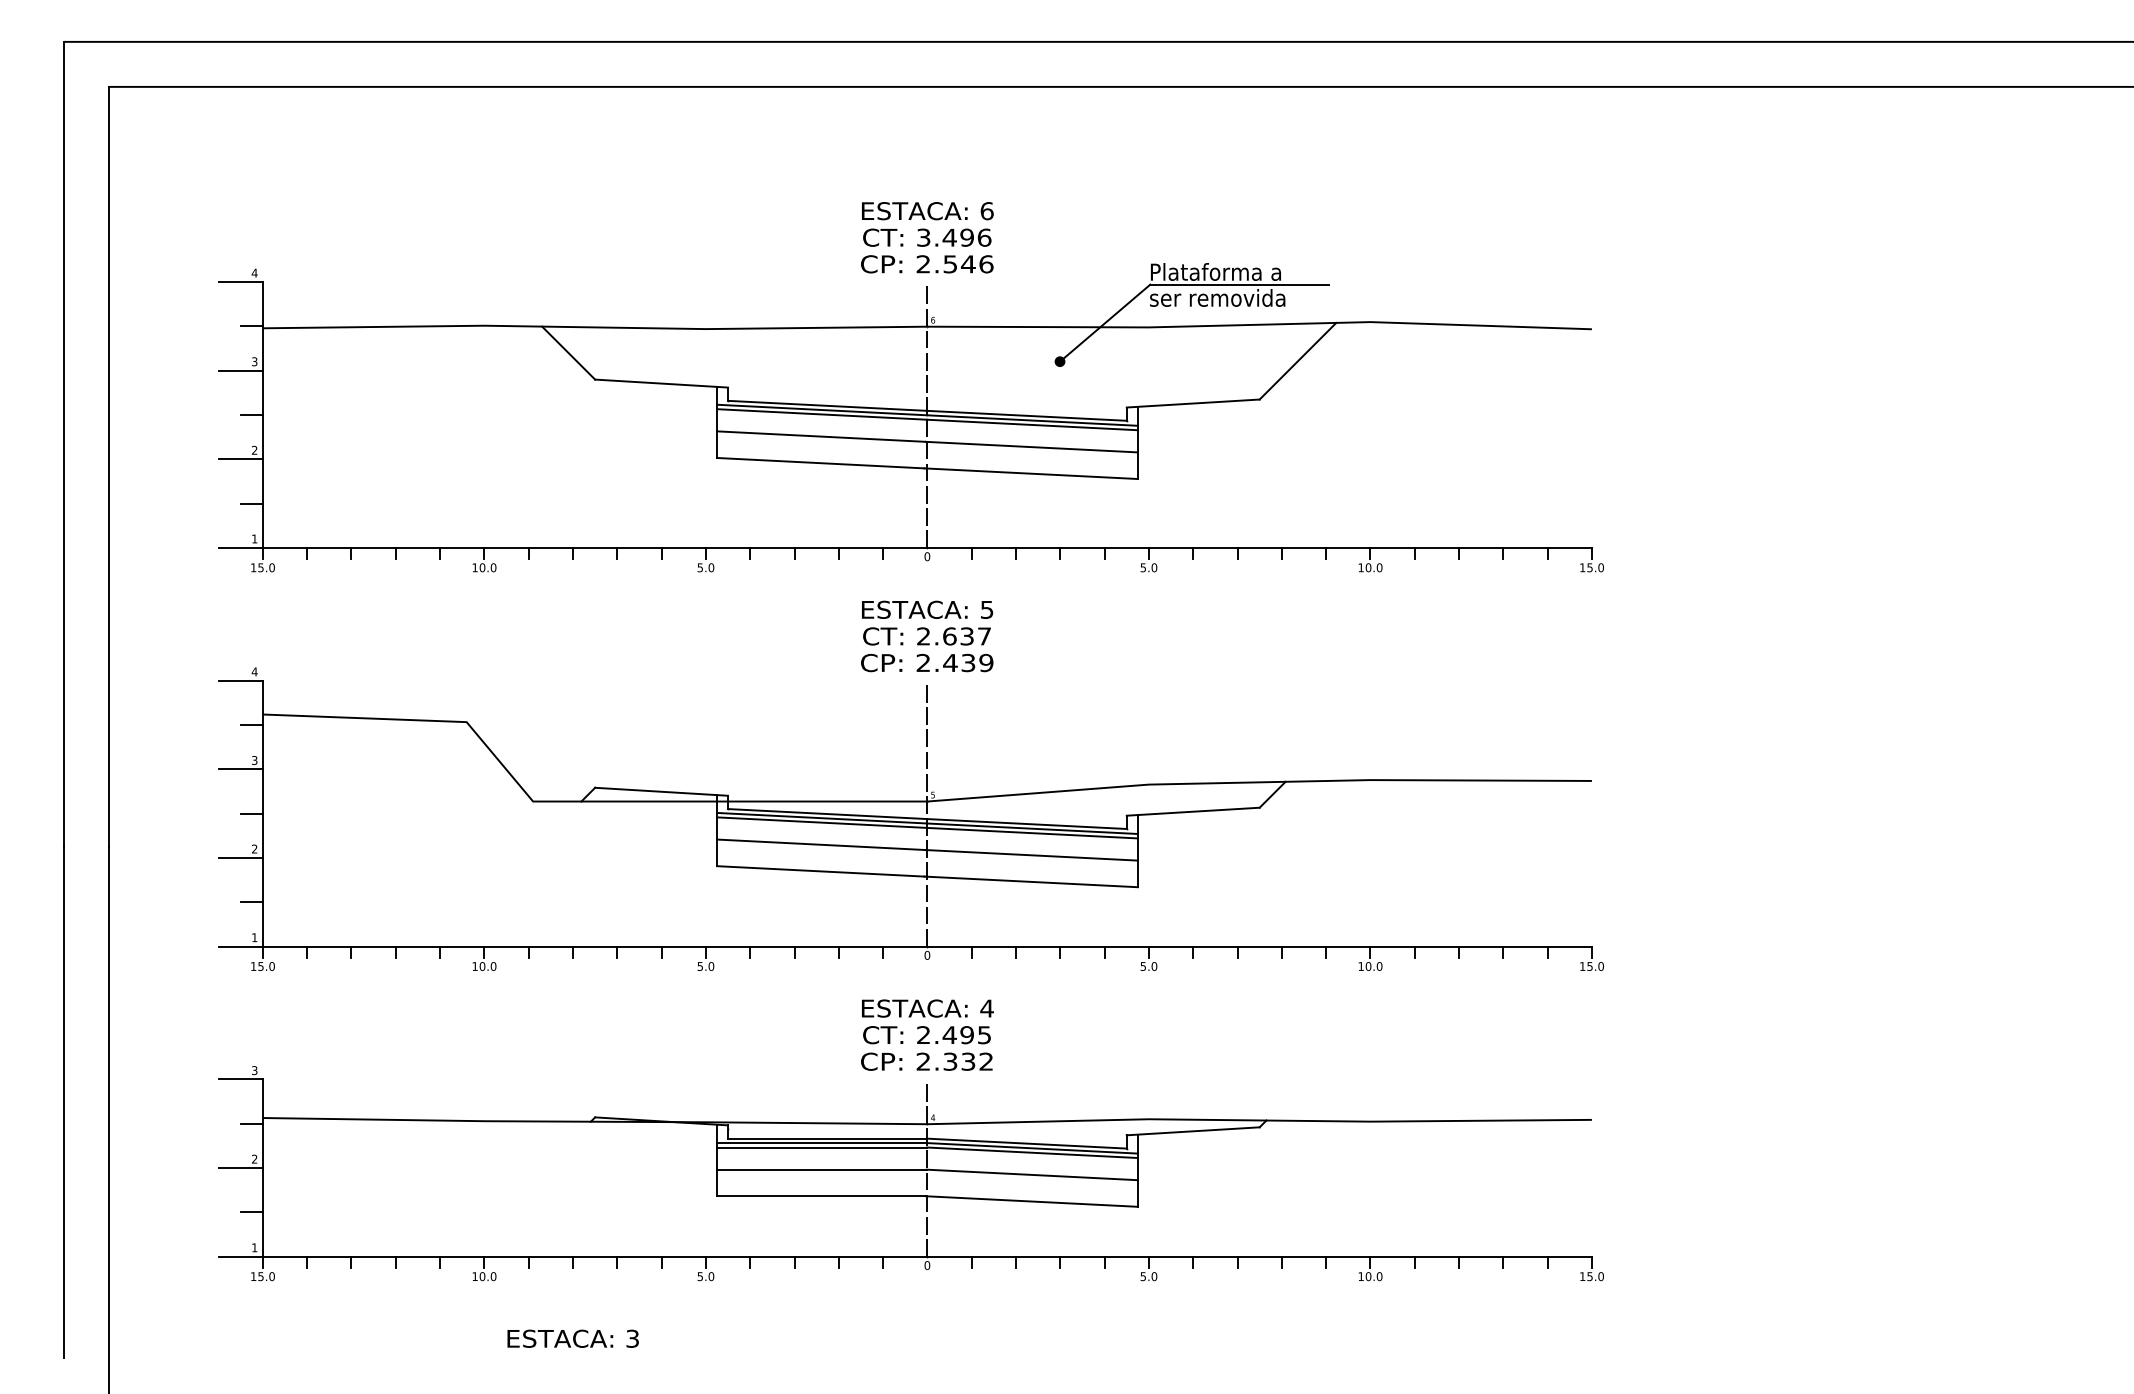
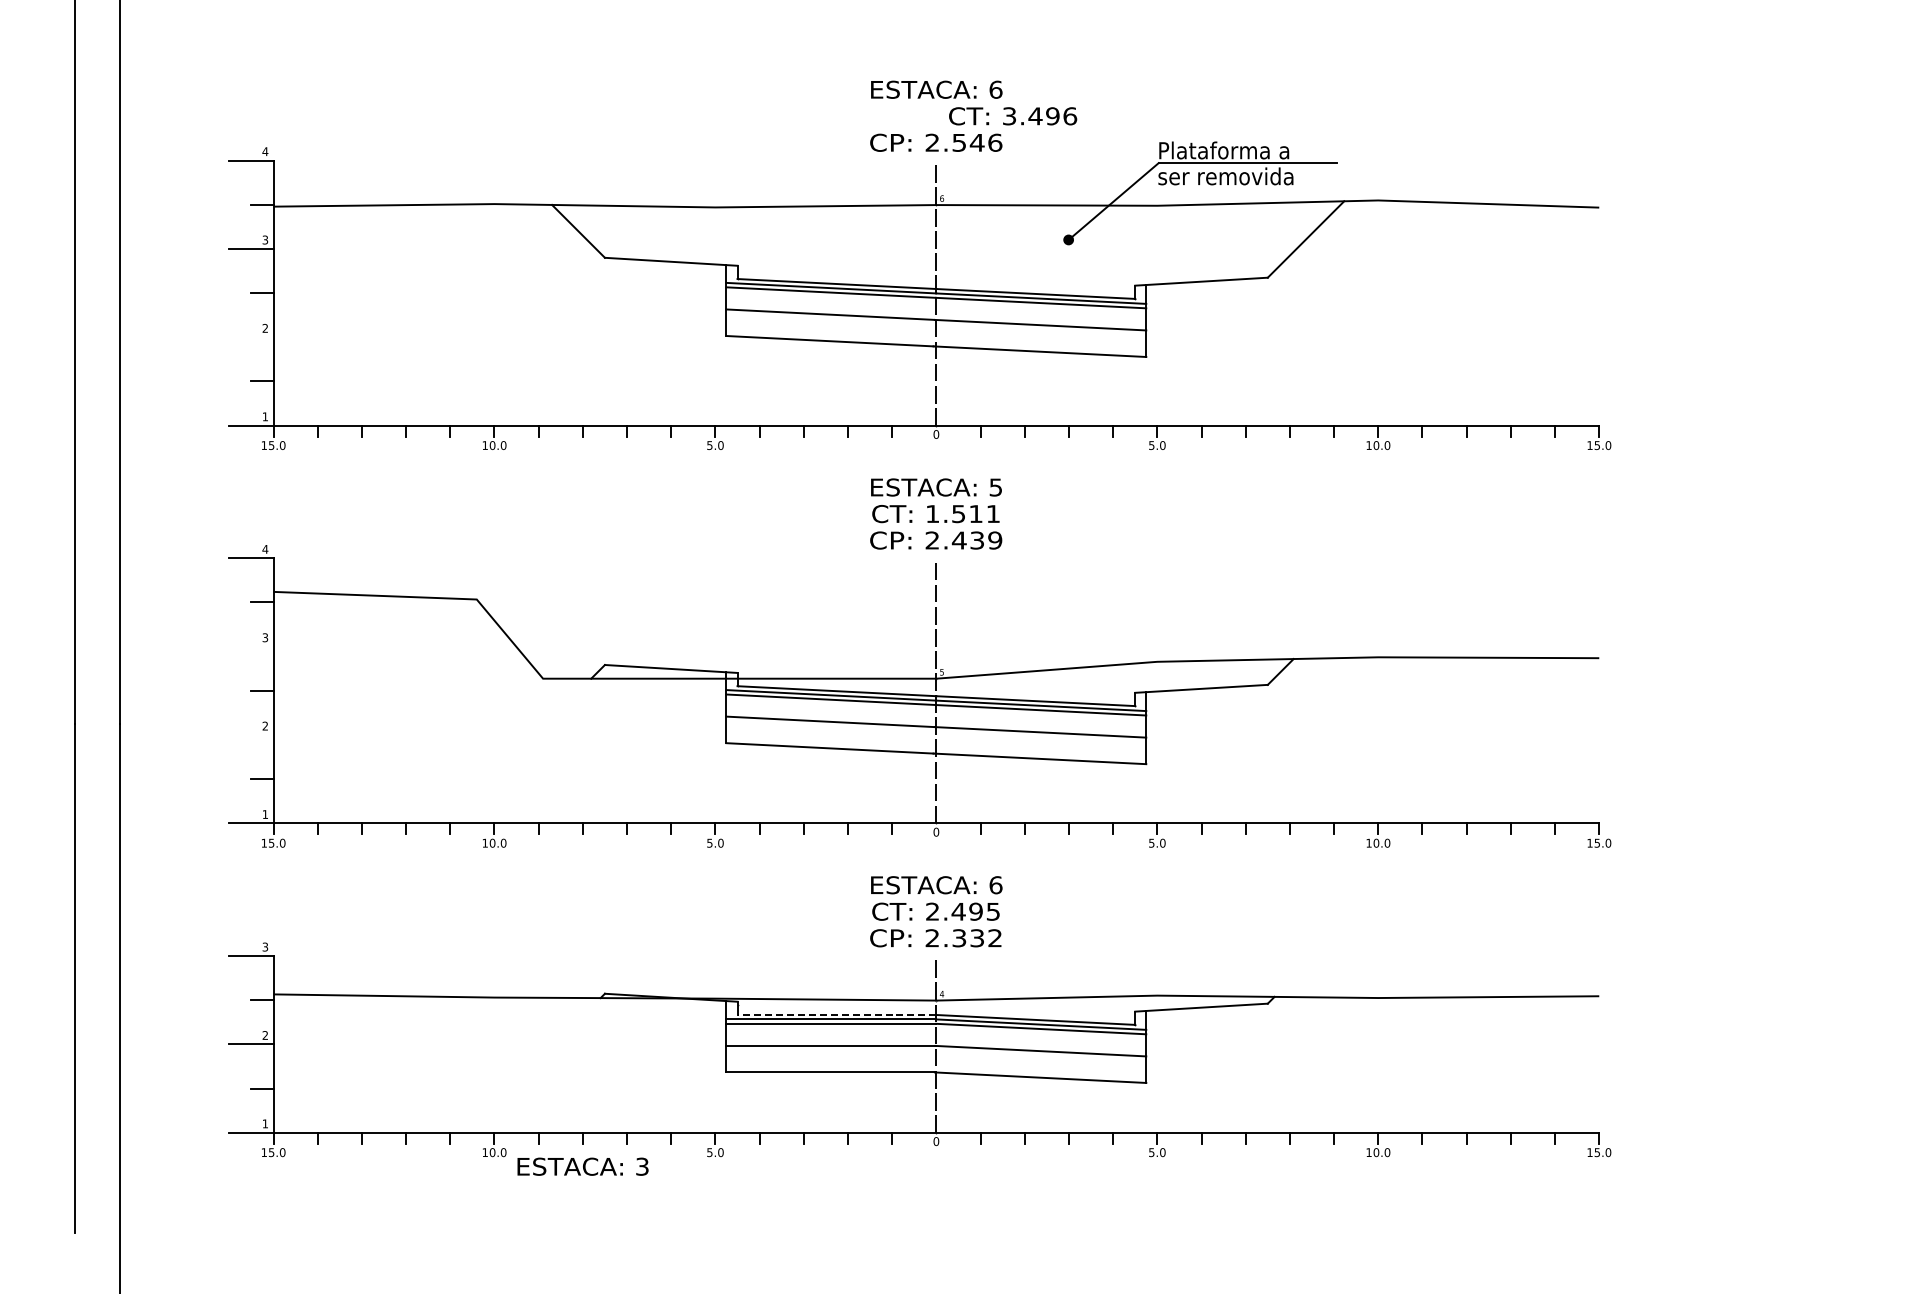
text: (927, 237) -> (1013, 116), moved
line: (240, 459) -> (251, 337), removed
text: (953, 636) -> (962, 514), 2.637 -> 1.511
line: (240, 769) -> (251, 646), removed
line: (240, 857) -> (251, 734), removed
text: (986, 1008) -> (995, 885), 4 -> 6
line: (827, 1138) -> (836, 1014), solid -> dashed
text: (572, 1338) -> (582, 1166), moved

